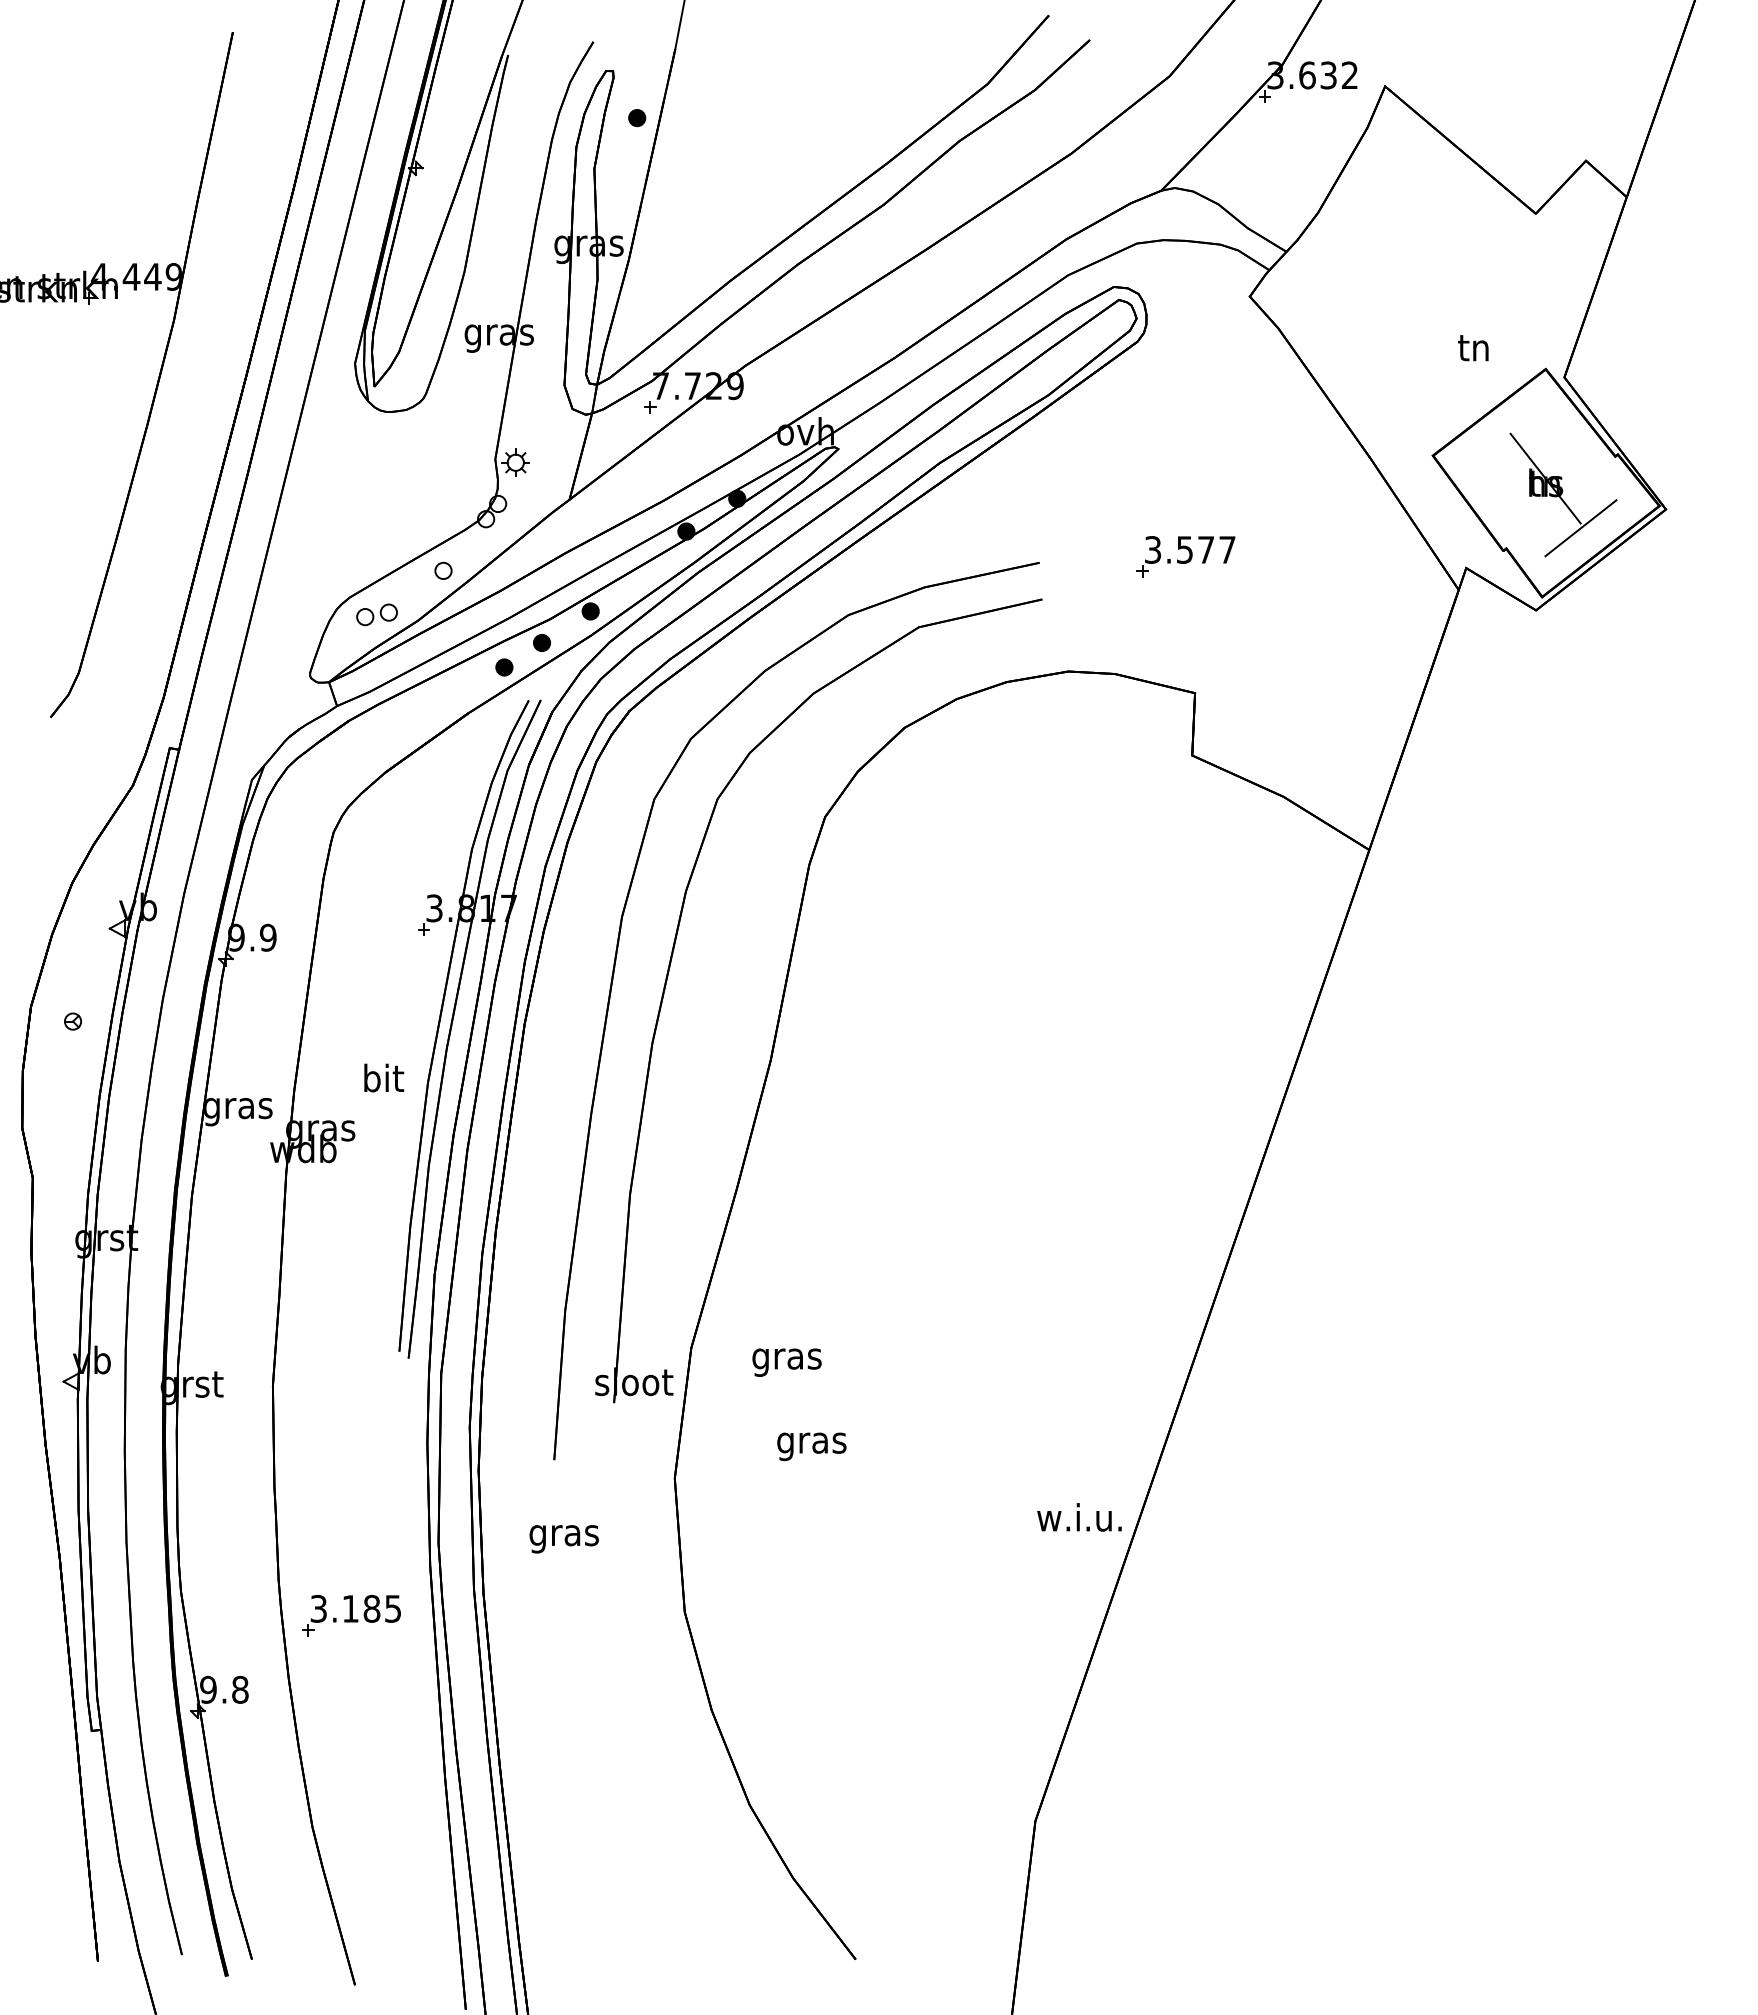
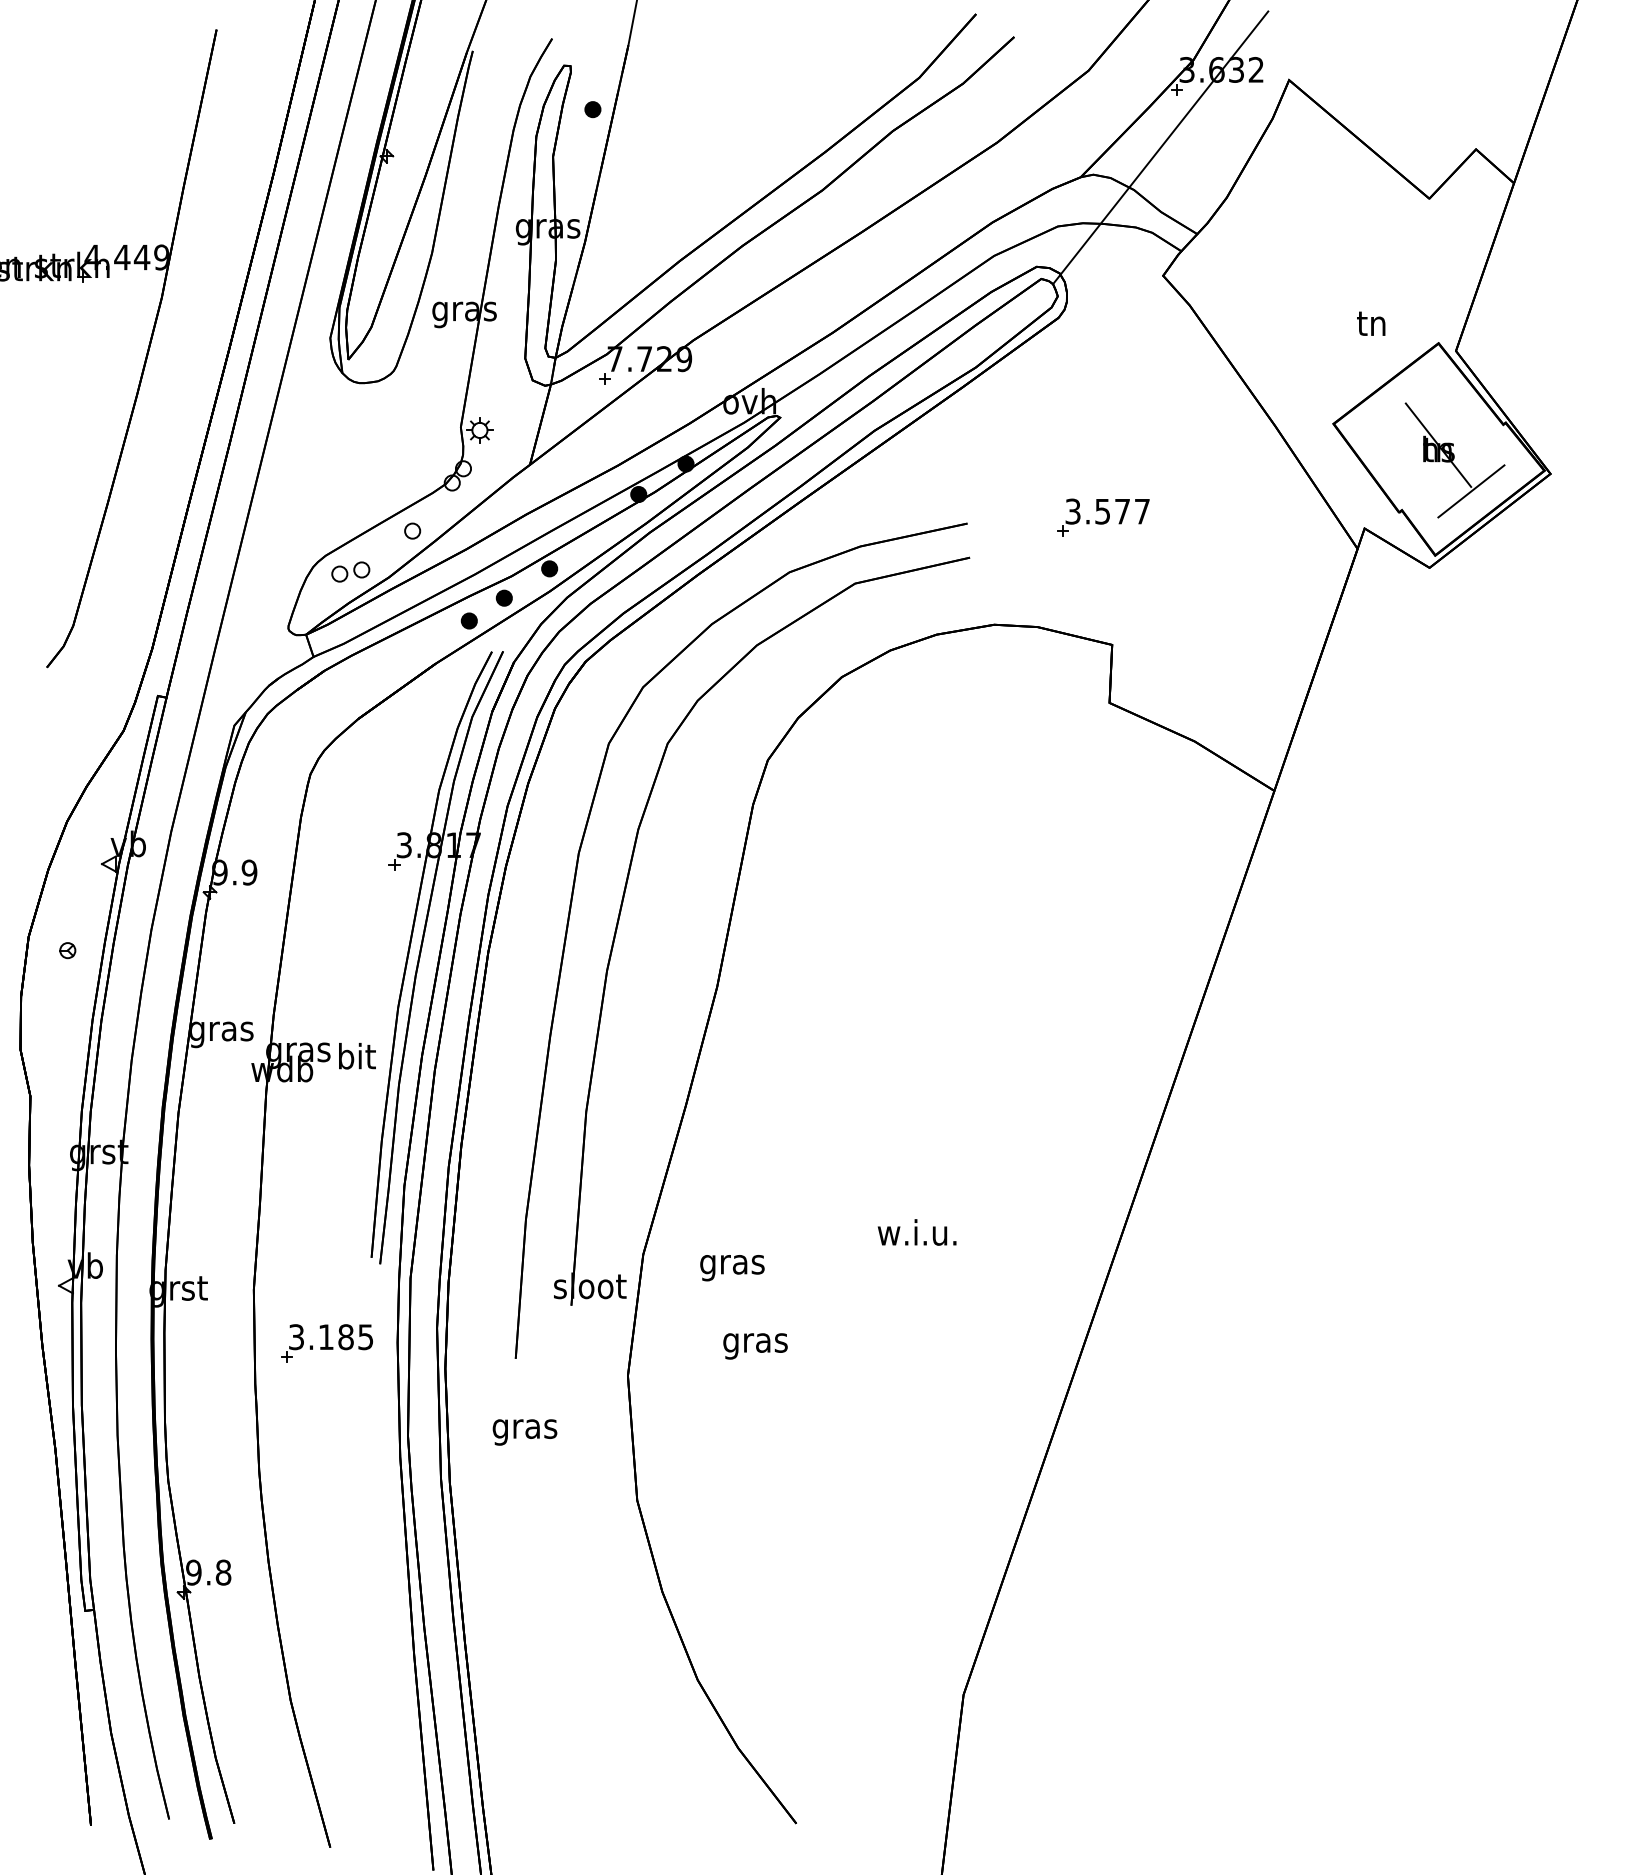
line: (1246, 158) -> (1160, 147), added
text: (384, 1077) -> (357, 1055), moved
text: (1079, 1517) -> (917, 1232), moved
part: (351, 1615) -> (327, 1343), moved

